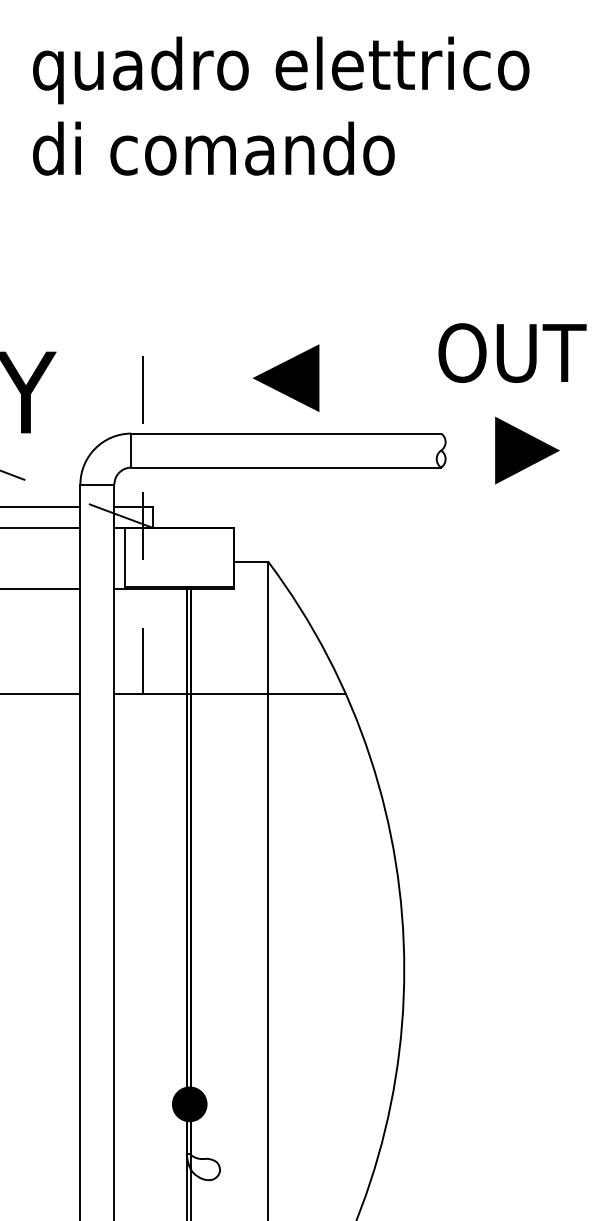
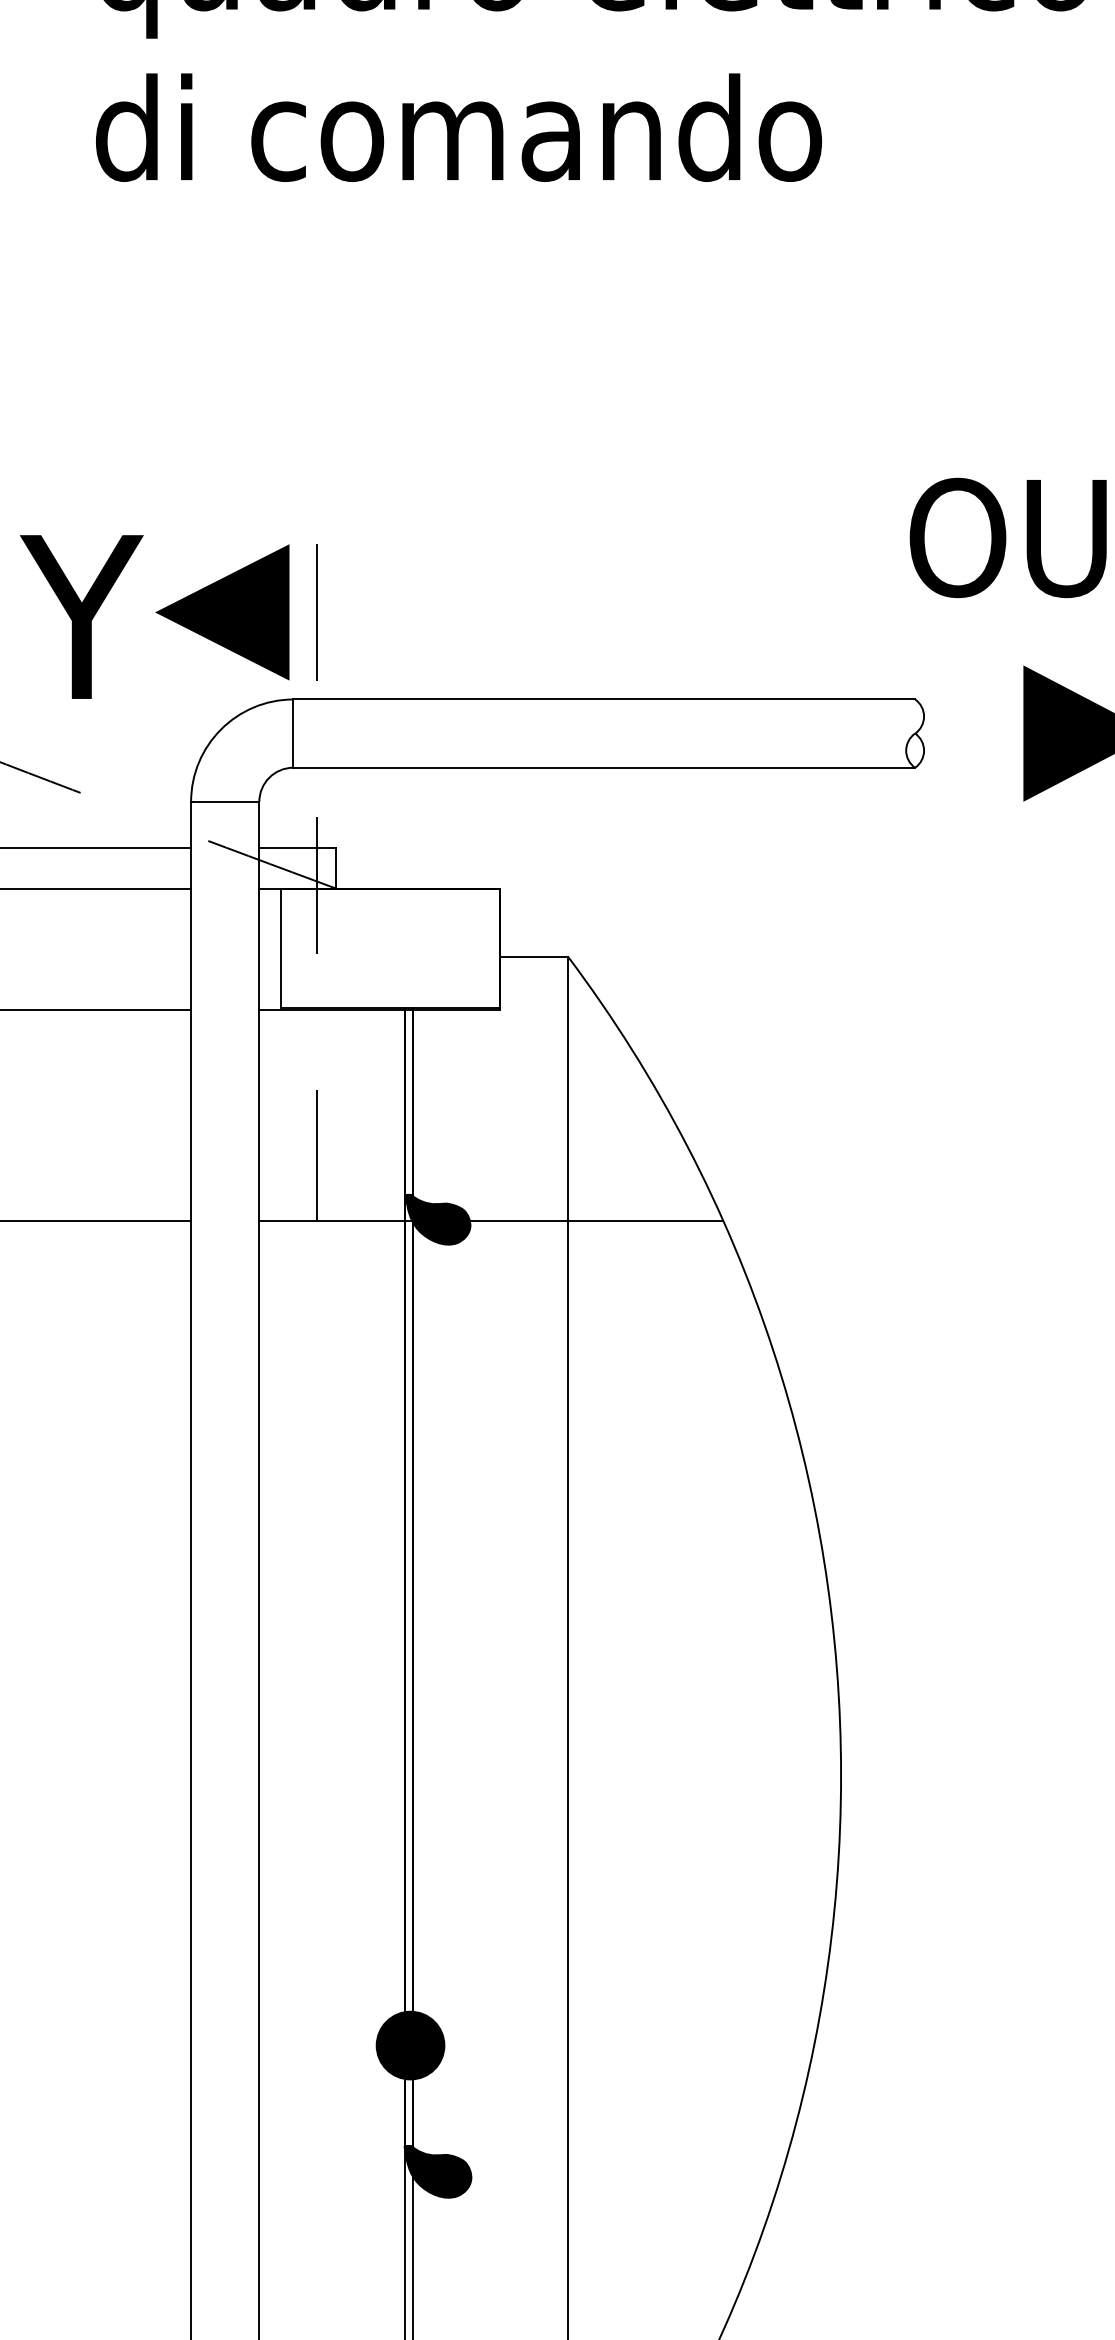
line: (285, 377) -> (221, 611), moved
fill: (203, 692) -> (438, 1219), added
fill: (203, 1167) -> (438, 2172), added

